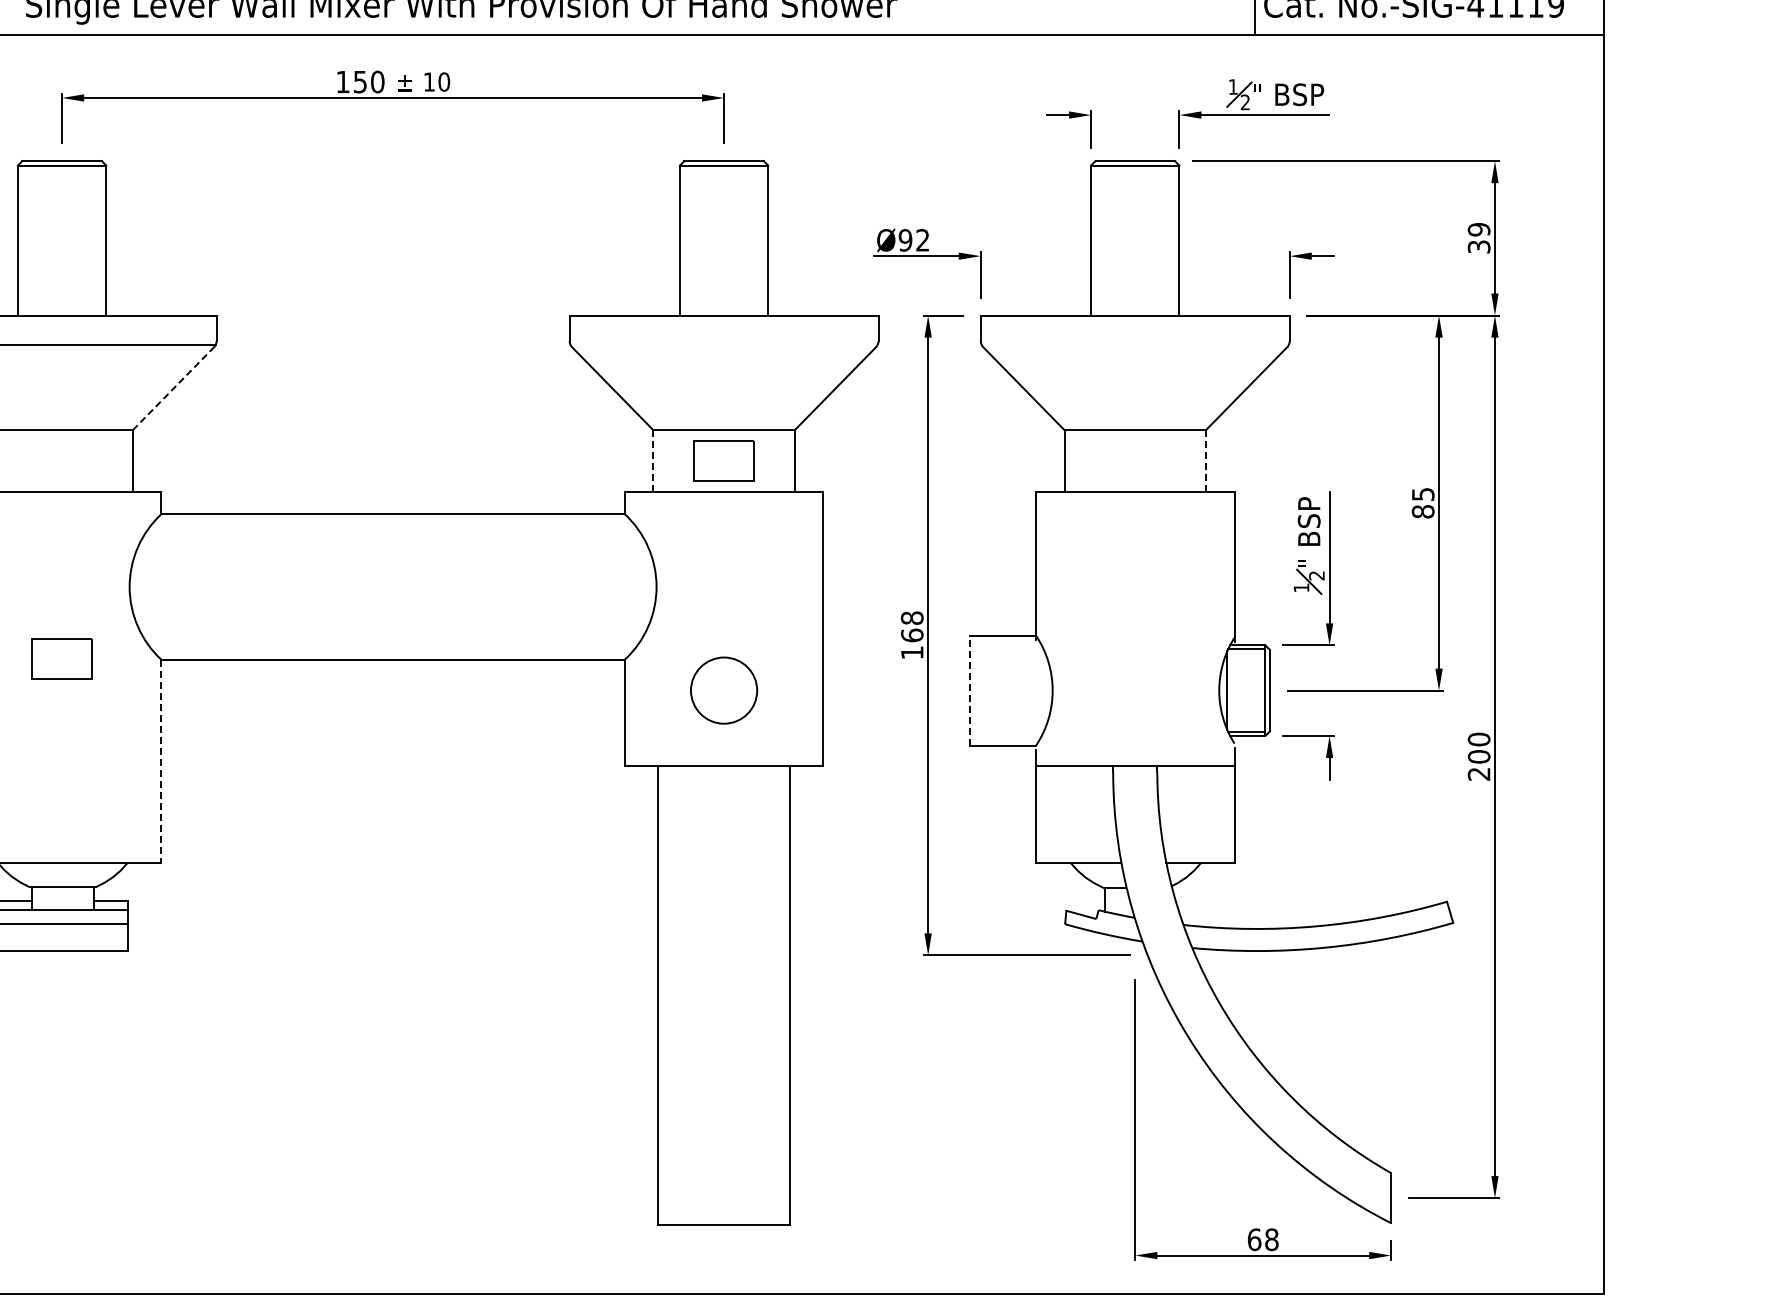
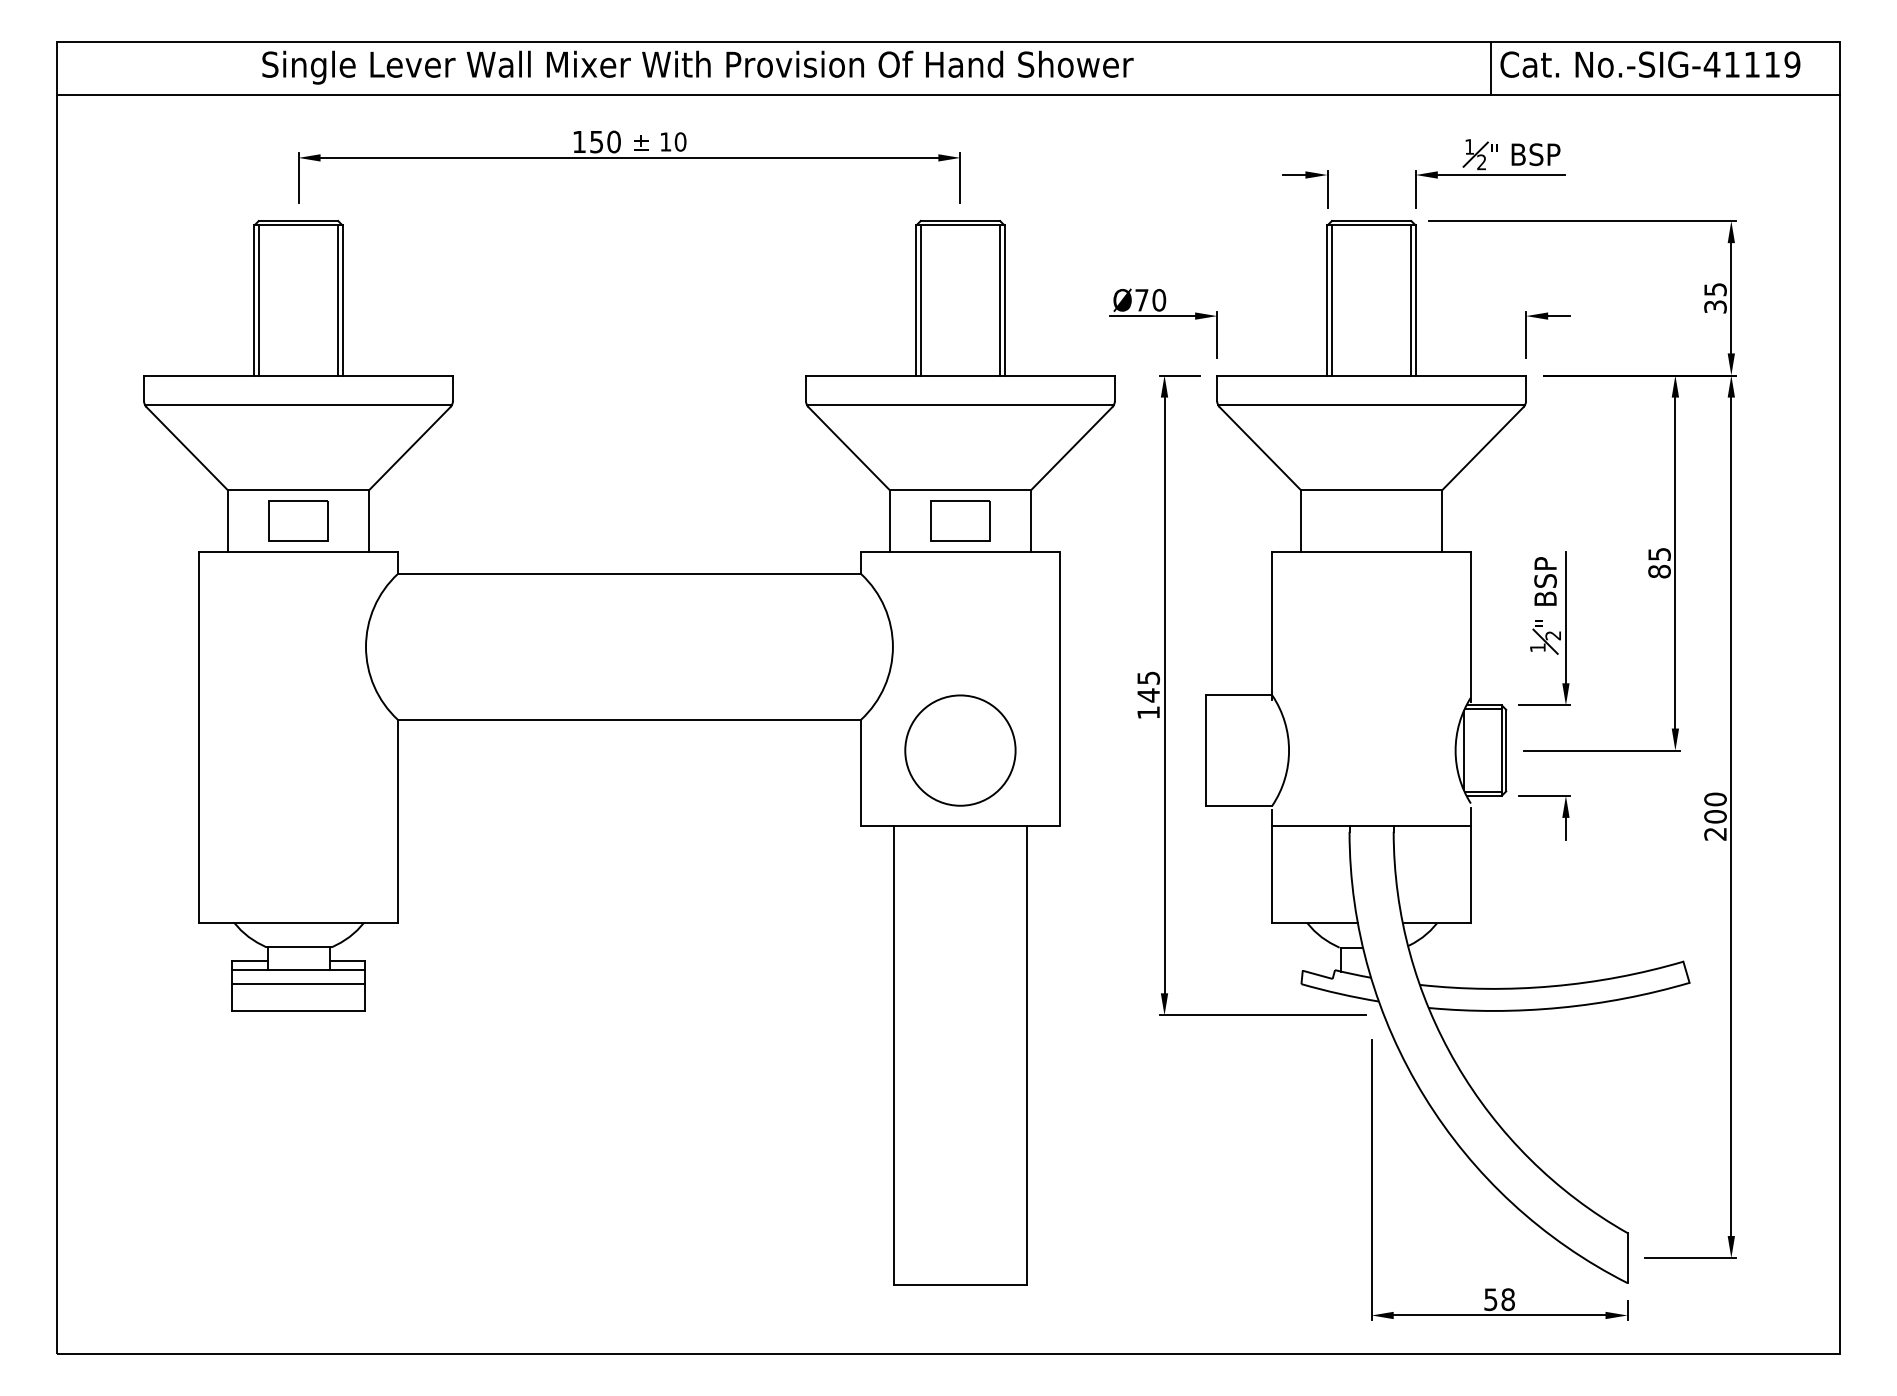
text: (1479, 229) -> (1715, 289), 39 -> 35
text: (914, 239) -> (1150, 299), Ø92 -> Ø70
line: (22, 240) -> (258, 300), added
line: (102, 240) -> (338, 300), added
line: (684, 240) -> (920, 300), added
line: (764, 240) -> (1000, 300), added
line: (1095, 240) -> (1331, 300), added
line: (1175, 240) -> (1411, 300), added
line: (724, 344) -> (960, 404), added
line: (1135, 344) -> (1371, 404), added
line: (174, 388) -> (410, 448), dashed -> solid
line: (653, 461) -> (889, 521), dashed -> solid
line: (1206, 461) -> (1442, 521), dashed -> solid
text: (912, 626) -> (1148, 686), 168 -> 145
part: (62, 658) -> (298, 520), moved
circle: (724, 690) -> (960, 750), size x1.67
line: (970, 690) -> (1206, 750), dashed -> solid
line: (161, 761) -> (397, 821), dashed -> solid
text: (1254, 1239) -> (1490, 1299), 68 -> 58

